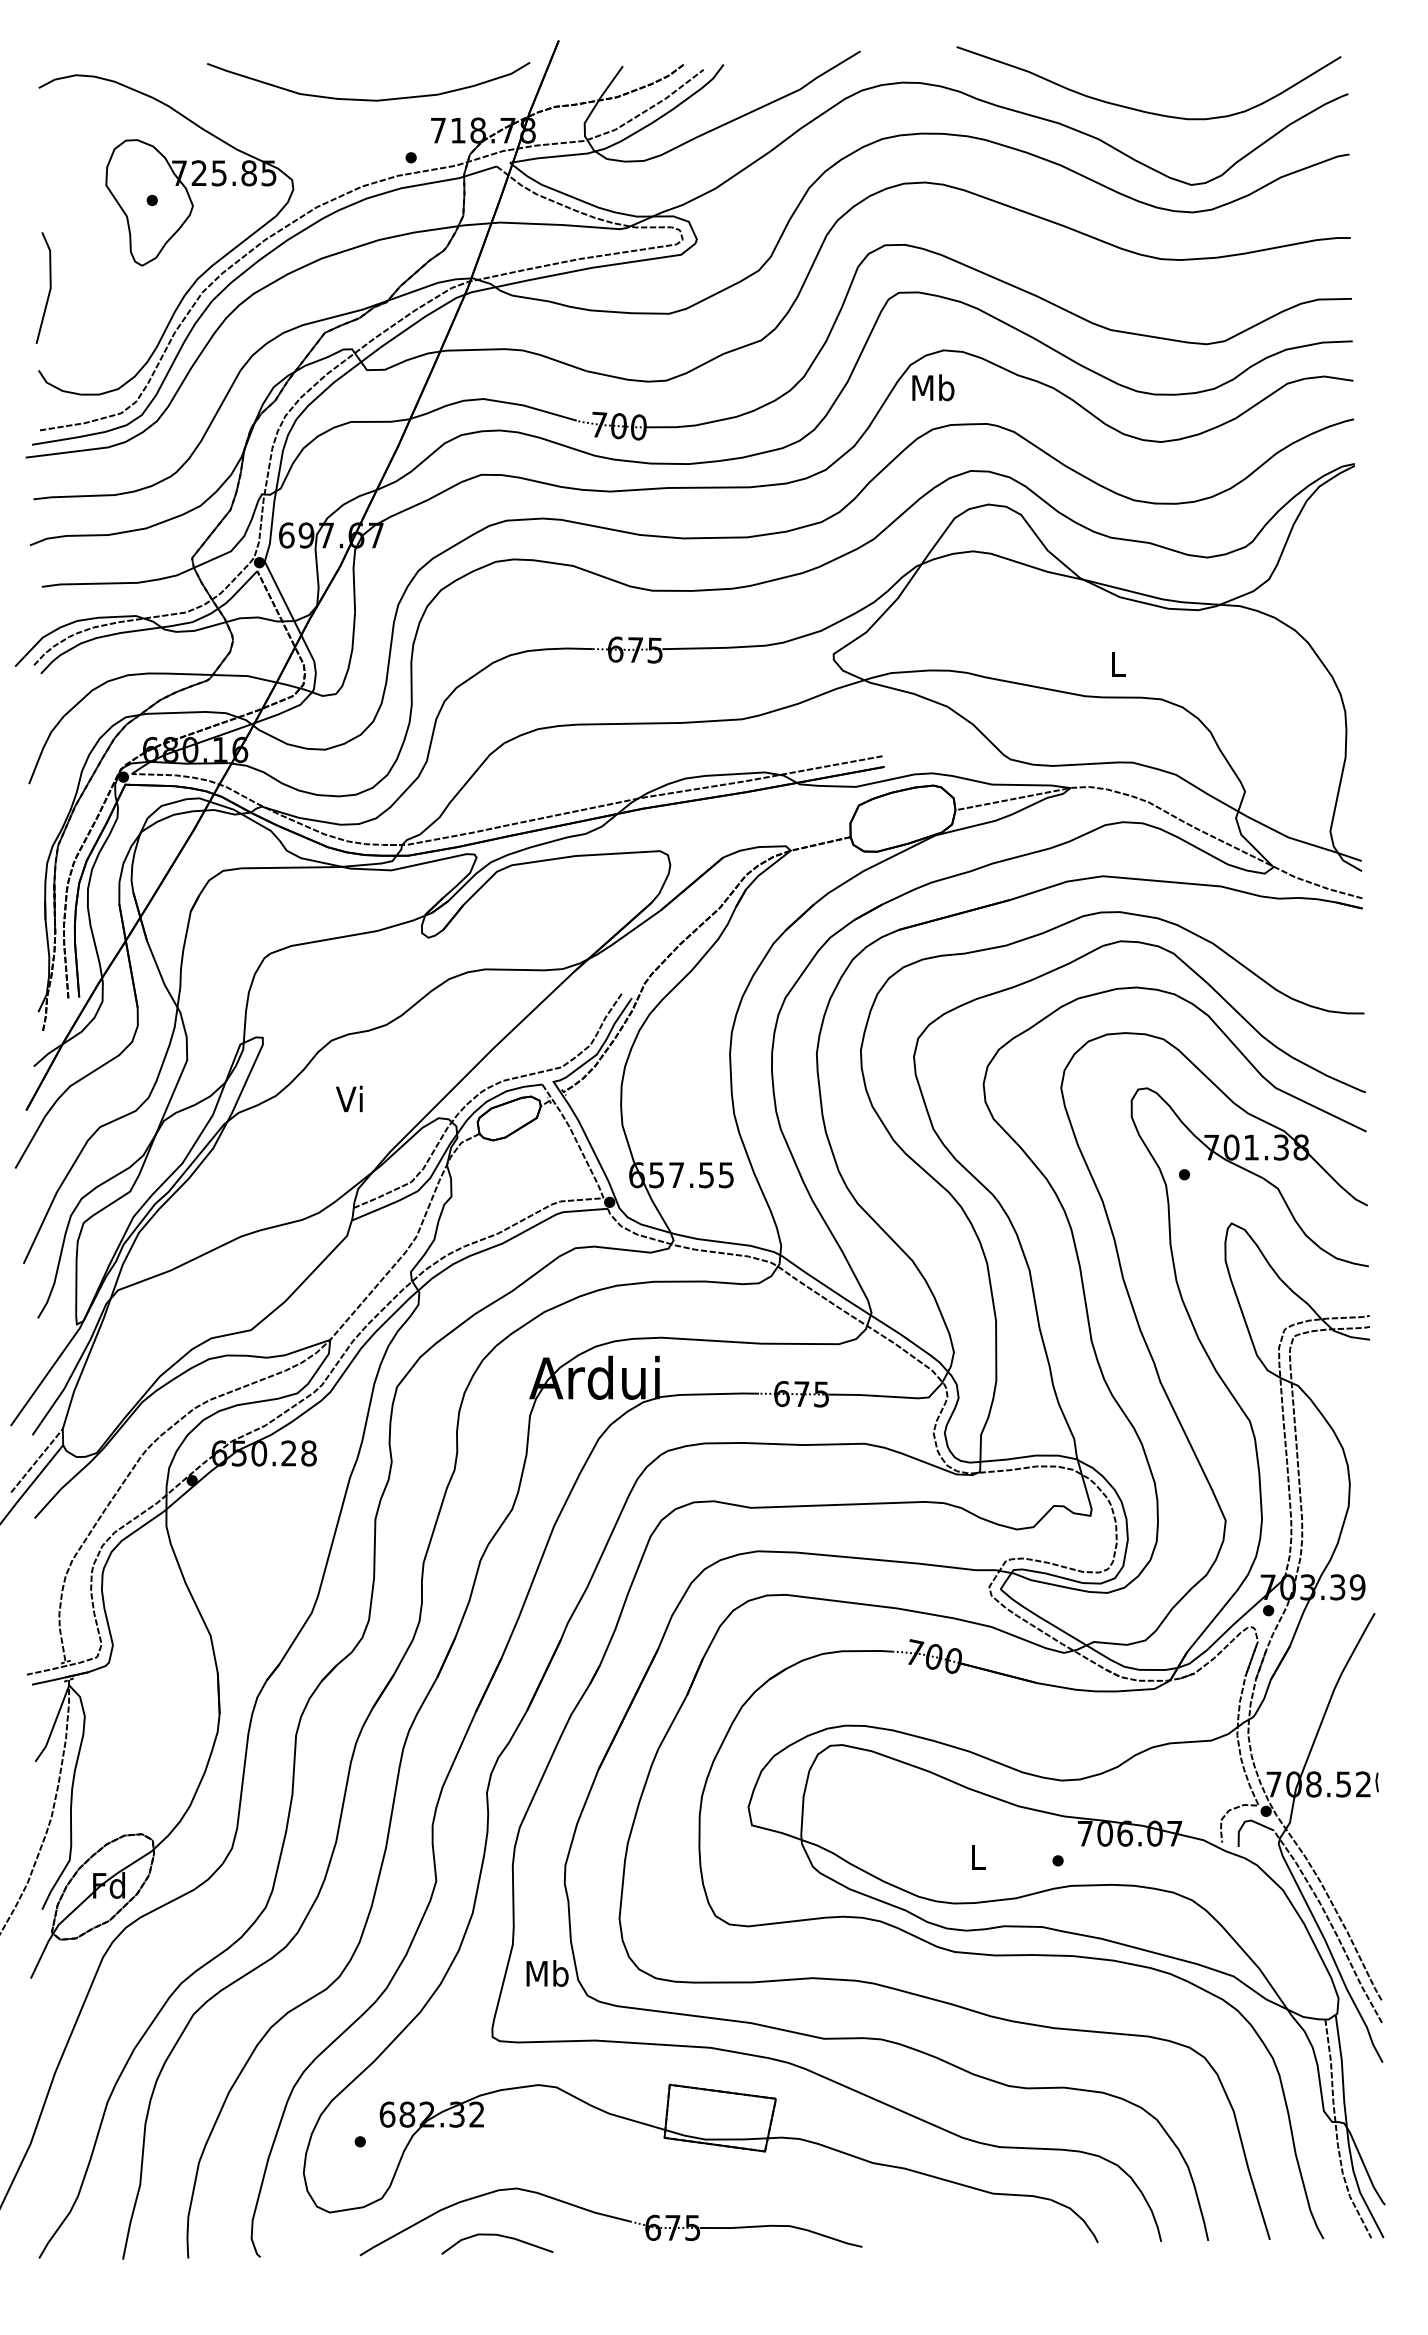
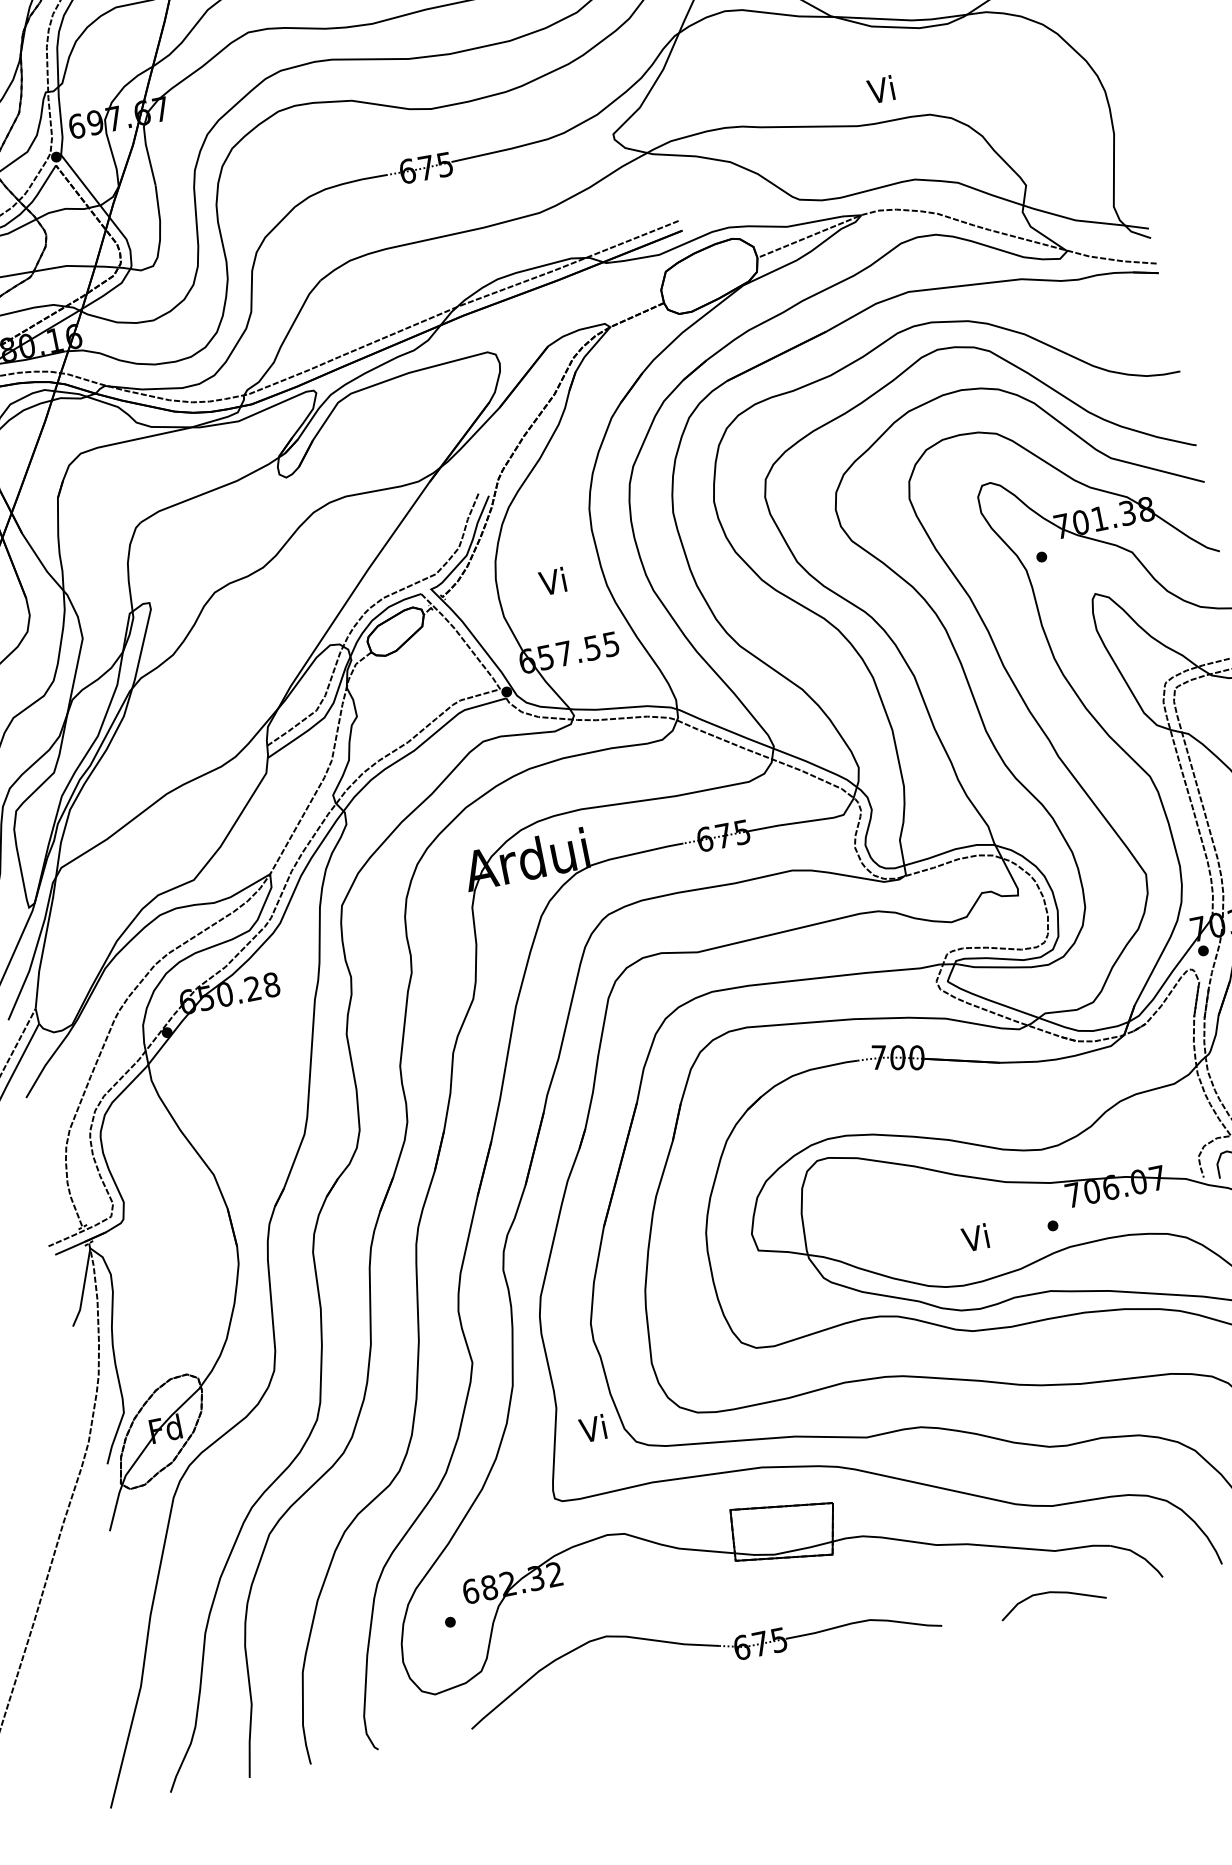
text: (1116, 663) -> (880, 89), L -> Vi
text: (349, 1098) -> (552, 581), moved
text: (975, 1856) -> (974, 1237), L -> Vi
text: (547, 1973) -> (594, 1428), Mb -> Vi
curve: (498, 2236) -> (1052, 1593), moved

